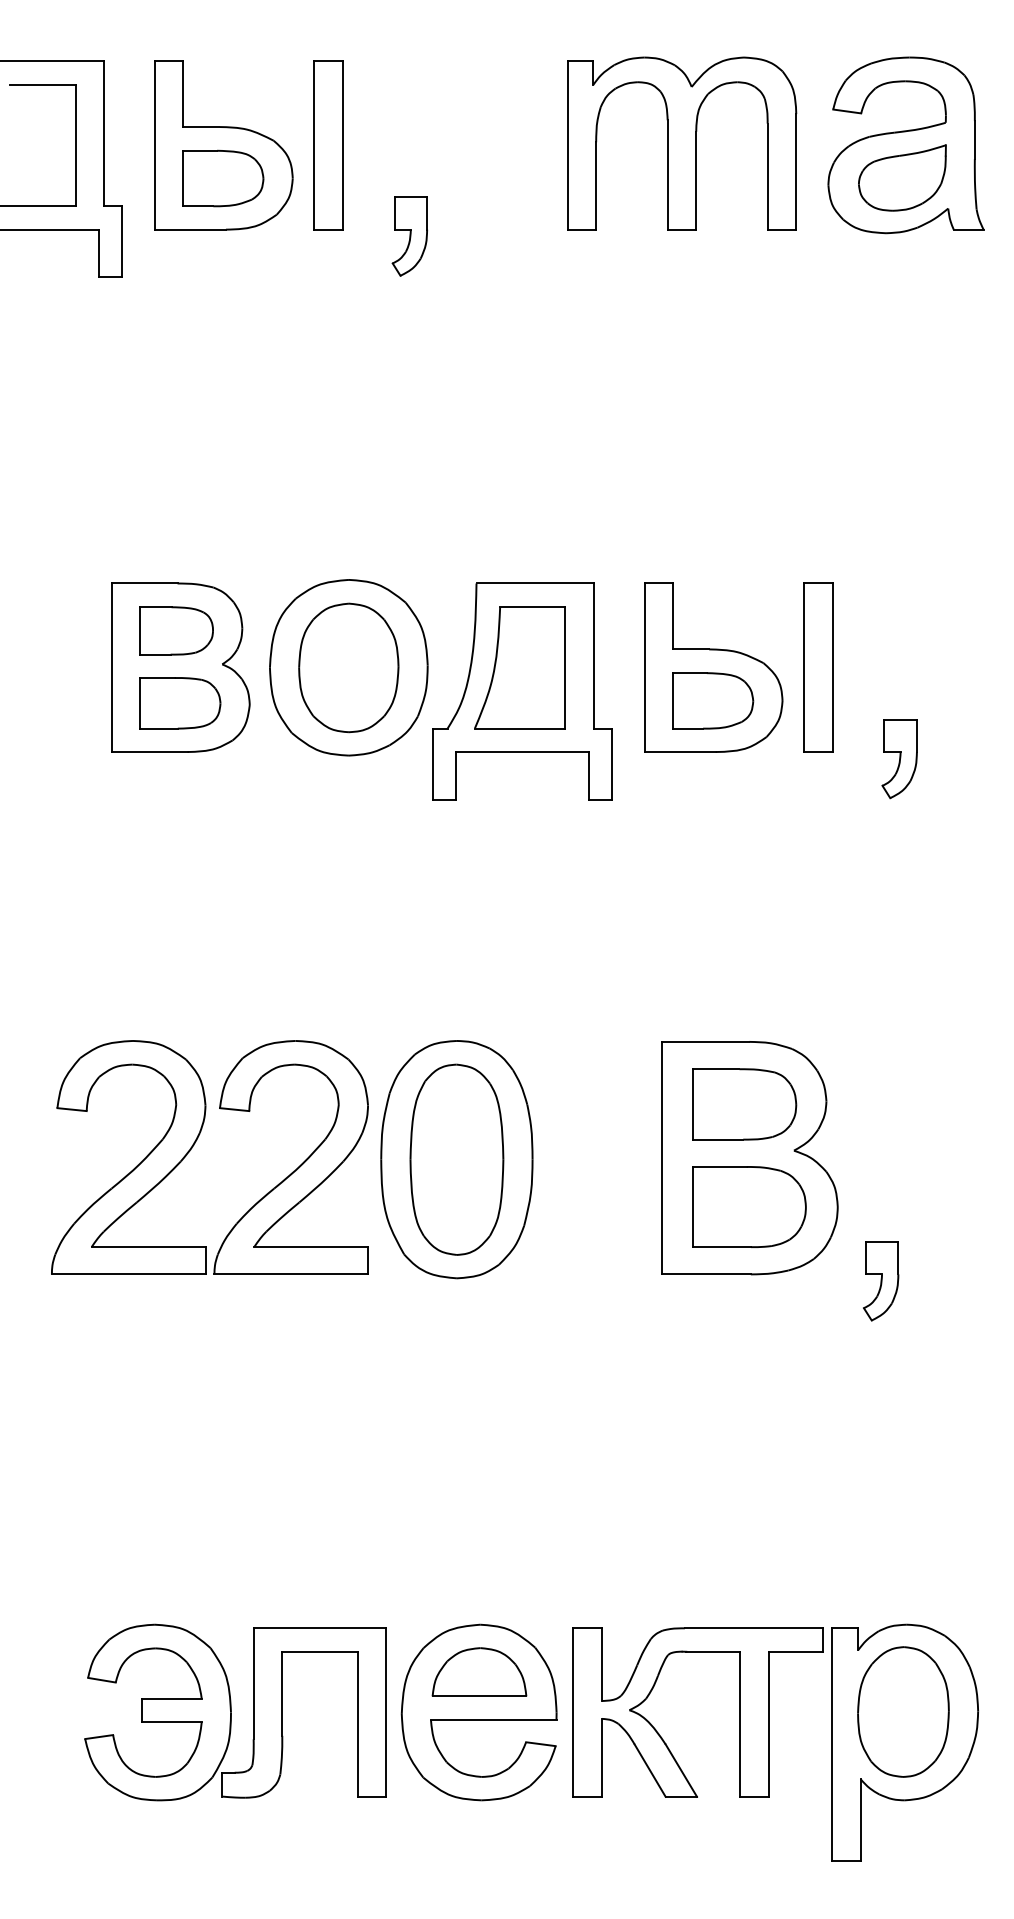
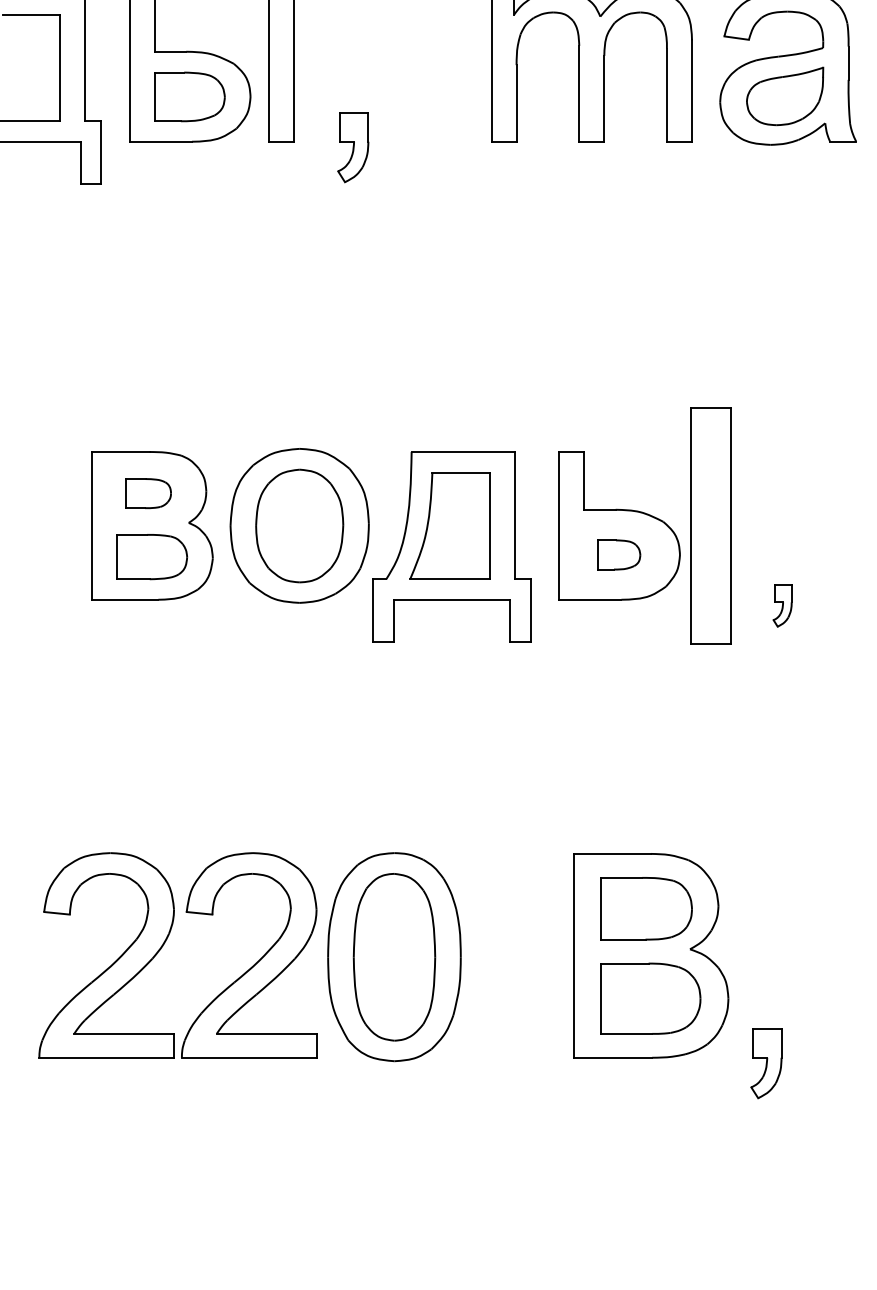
part: (176, 630) -> (148, 493), size x0.7
part: (818, 667) -> (711, 525), size x1.6
part: (713, 700) -> (619, 554), size x0.6
part: (899, 759) -> (782, 606), size x0.6

